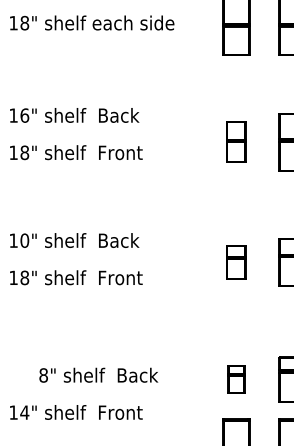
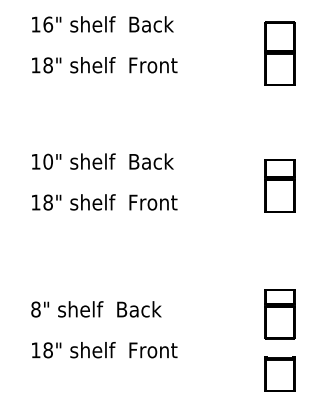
part: (236, 142) -> (280, 54), size x1.43
part: (236, 262) -> (280, 185), size x1.43
text: (98, 374) -> (96, 308), moved
part: (236, 379) -> (280, 313), size x1.67
text: (24, 412) -> (47, 350), 14" -> 18"

